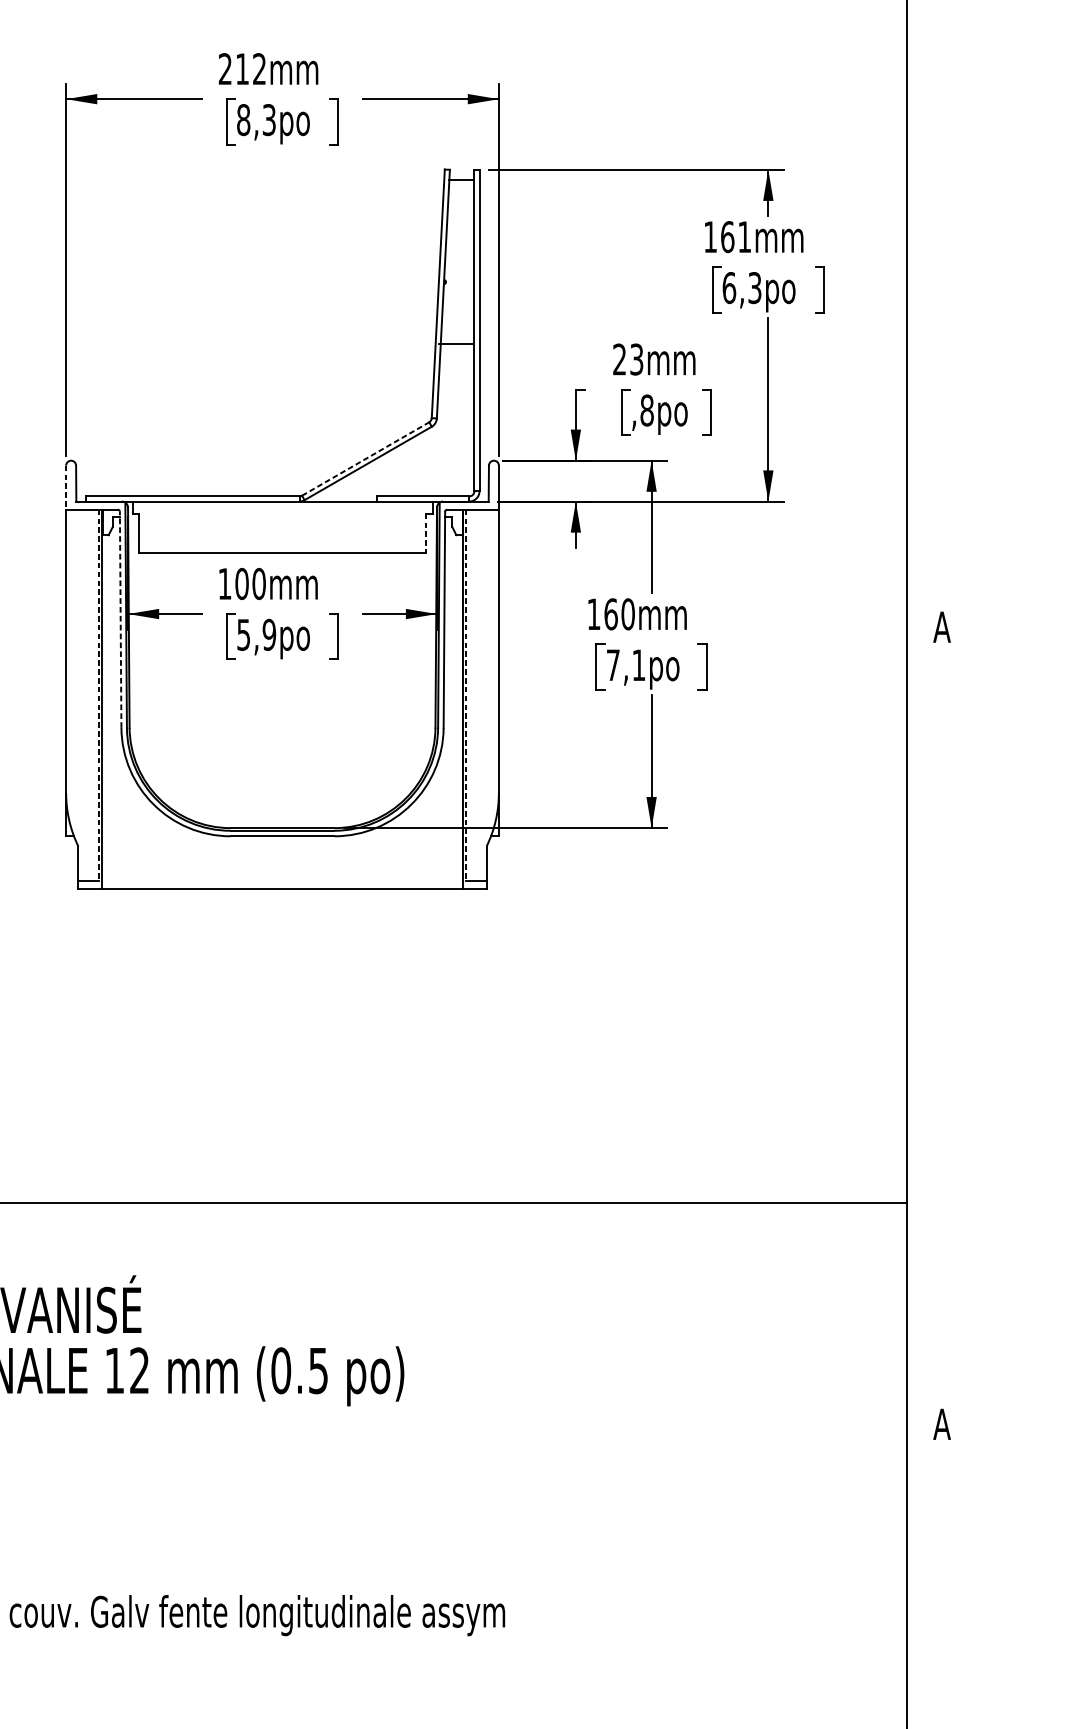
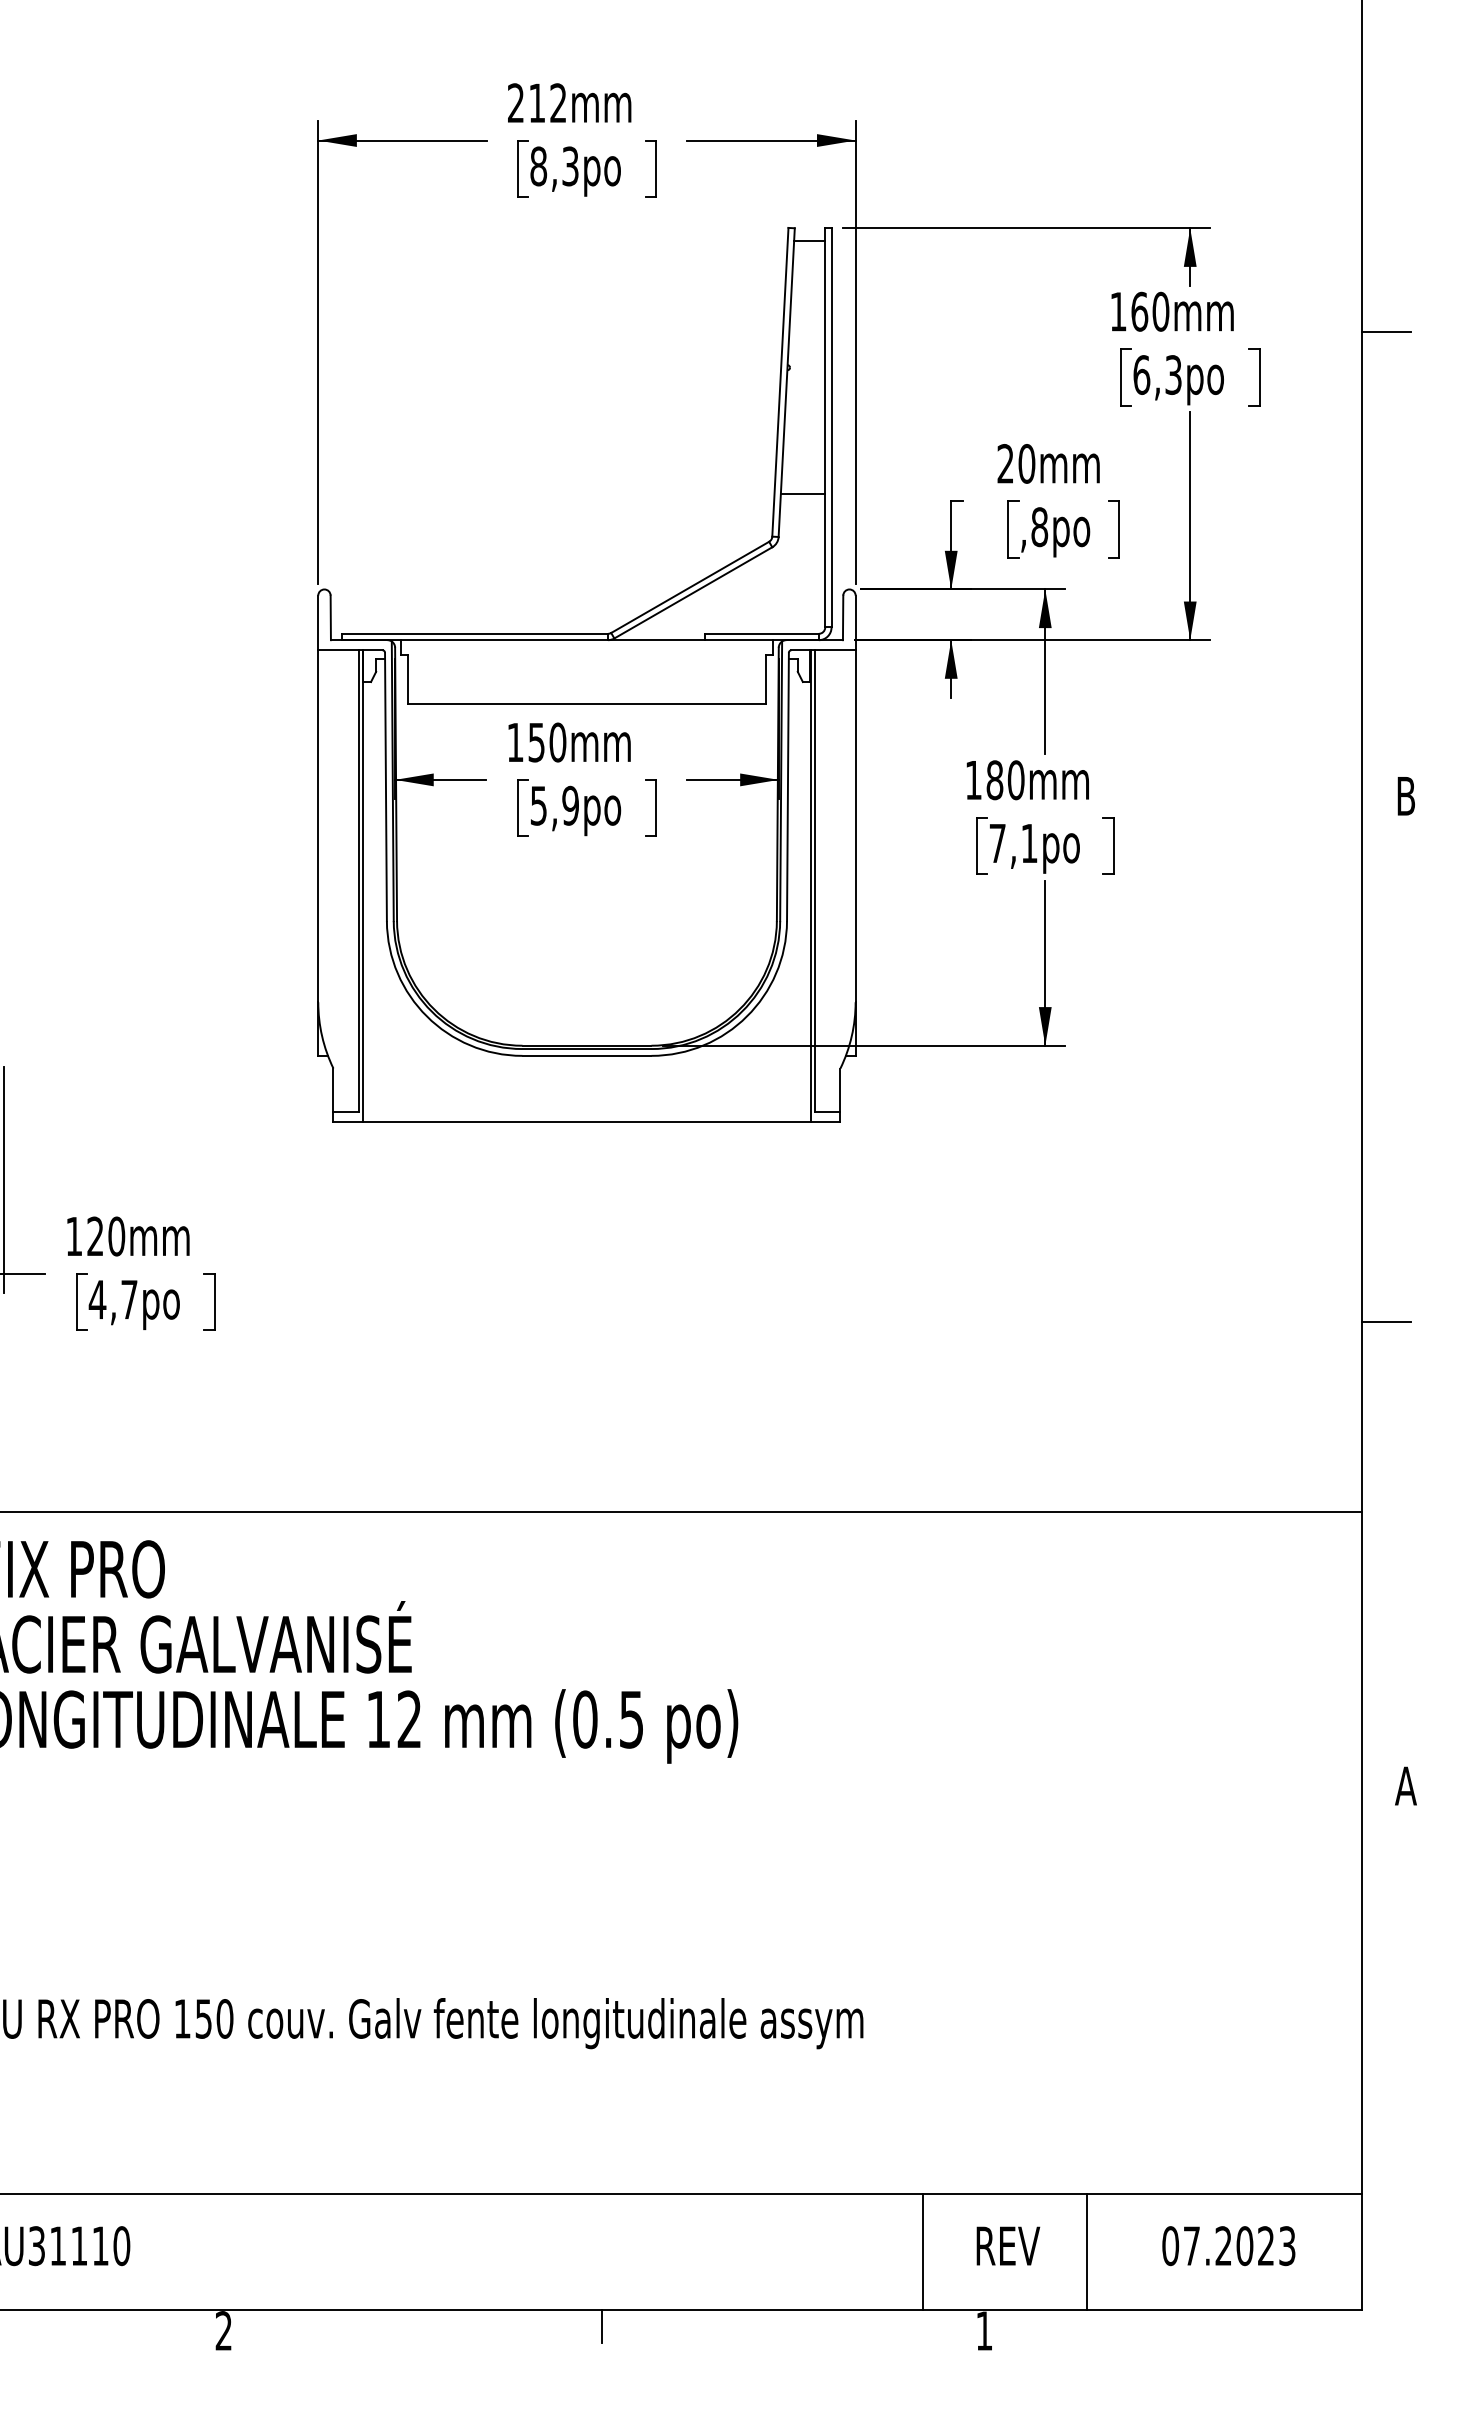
text: (744, 236) -> (1160, 311), 161mm -> 160mm
line: (926, 252) -> (1386, 331), added
line: (456, 343) -> (802, 494), moved
text: (636, 359) -> (1026, 463), 23mm -> 20mm
line: (365, 459) -> (690, 587), dashed -> solid
line: (66, 488) -> (318, 623), dashed -> solid
line: (426, 533) -> (765, 679), dashed -> solid
text: (241, 583) -> (536, 742), 100mm -> 150mm
text: (610, 614) -> (994, 780), 160mm -> 180mm
line: (120, 619) -> (385, 786), dashed -> solid
text: (941, 627) -> (1405, 796), A -> B
line: (98, 695) -> (358, 880), dashed -> solid
line: (466, 695) -> (815, 880), dashed -> solid
line: (926, 1050) -> (1386, 1321), added

